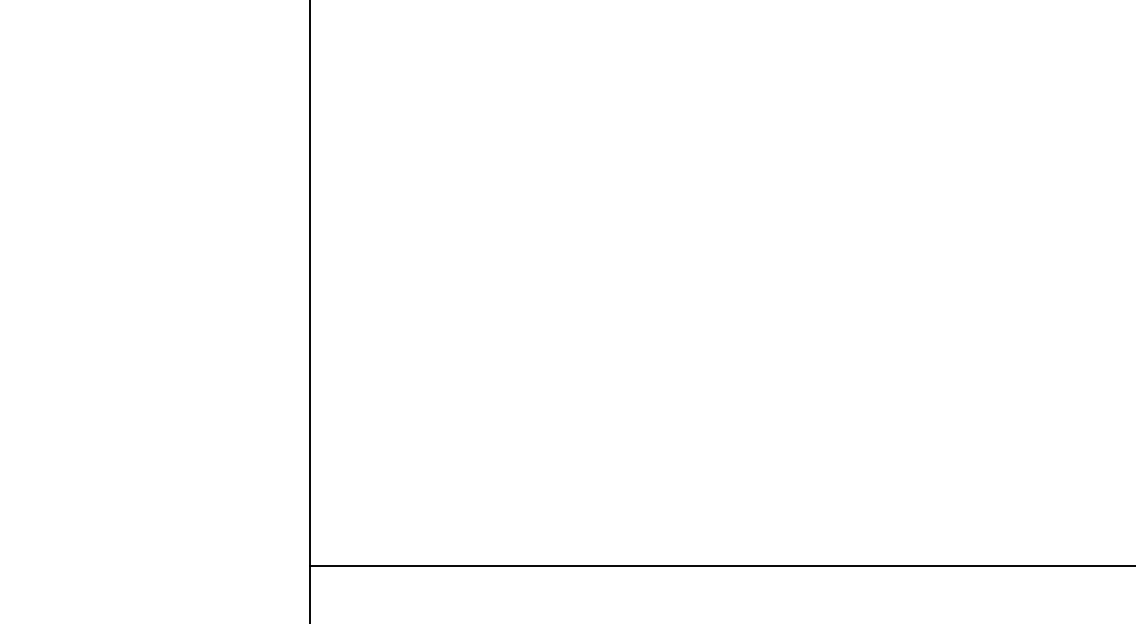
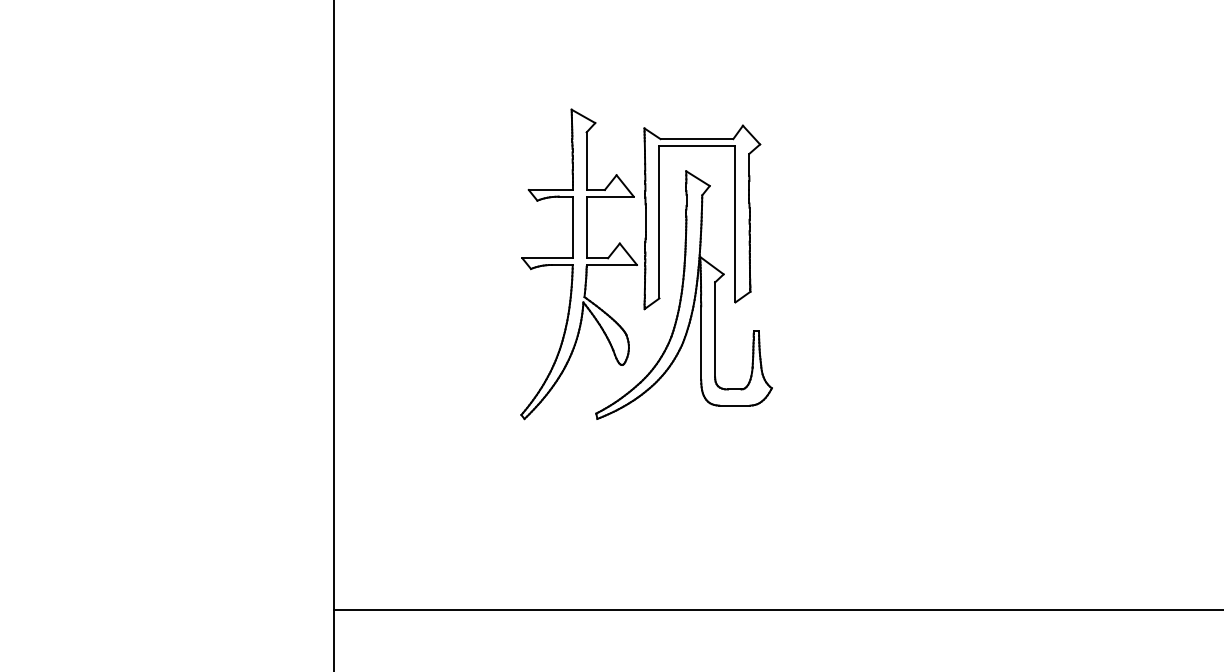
part: (600, 245) -> (646, 264), added

